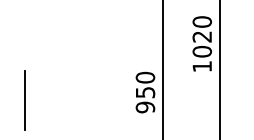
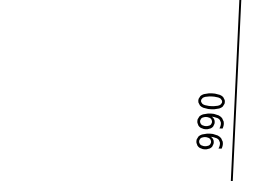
text: (144, 92) -> (209, 121), 950 -> 990
line: (24, 100) -> (46, 124), removed

